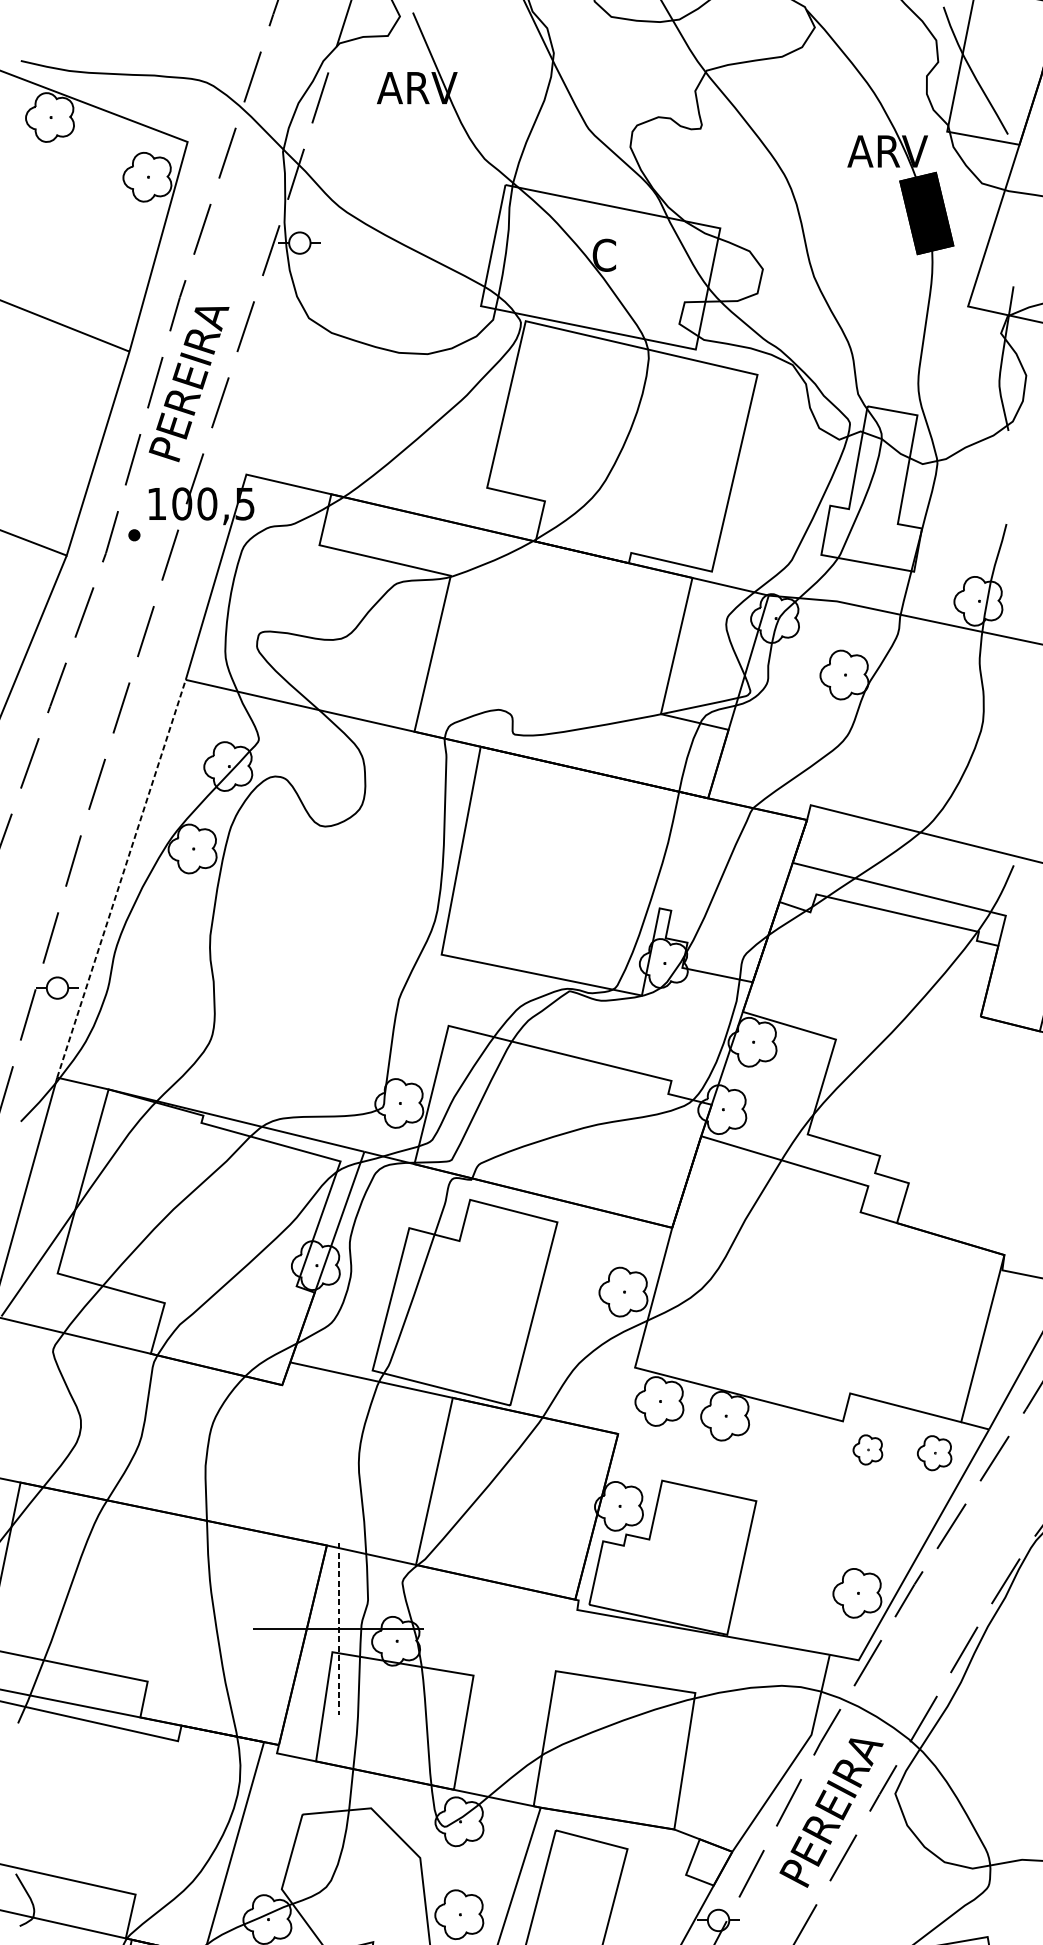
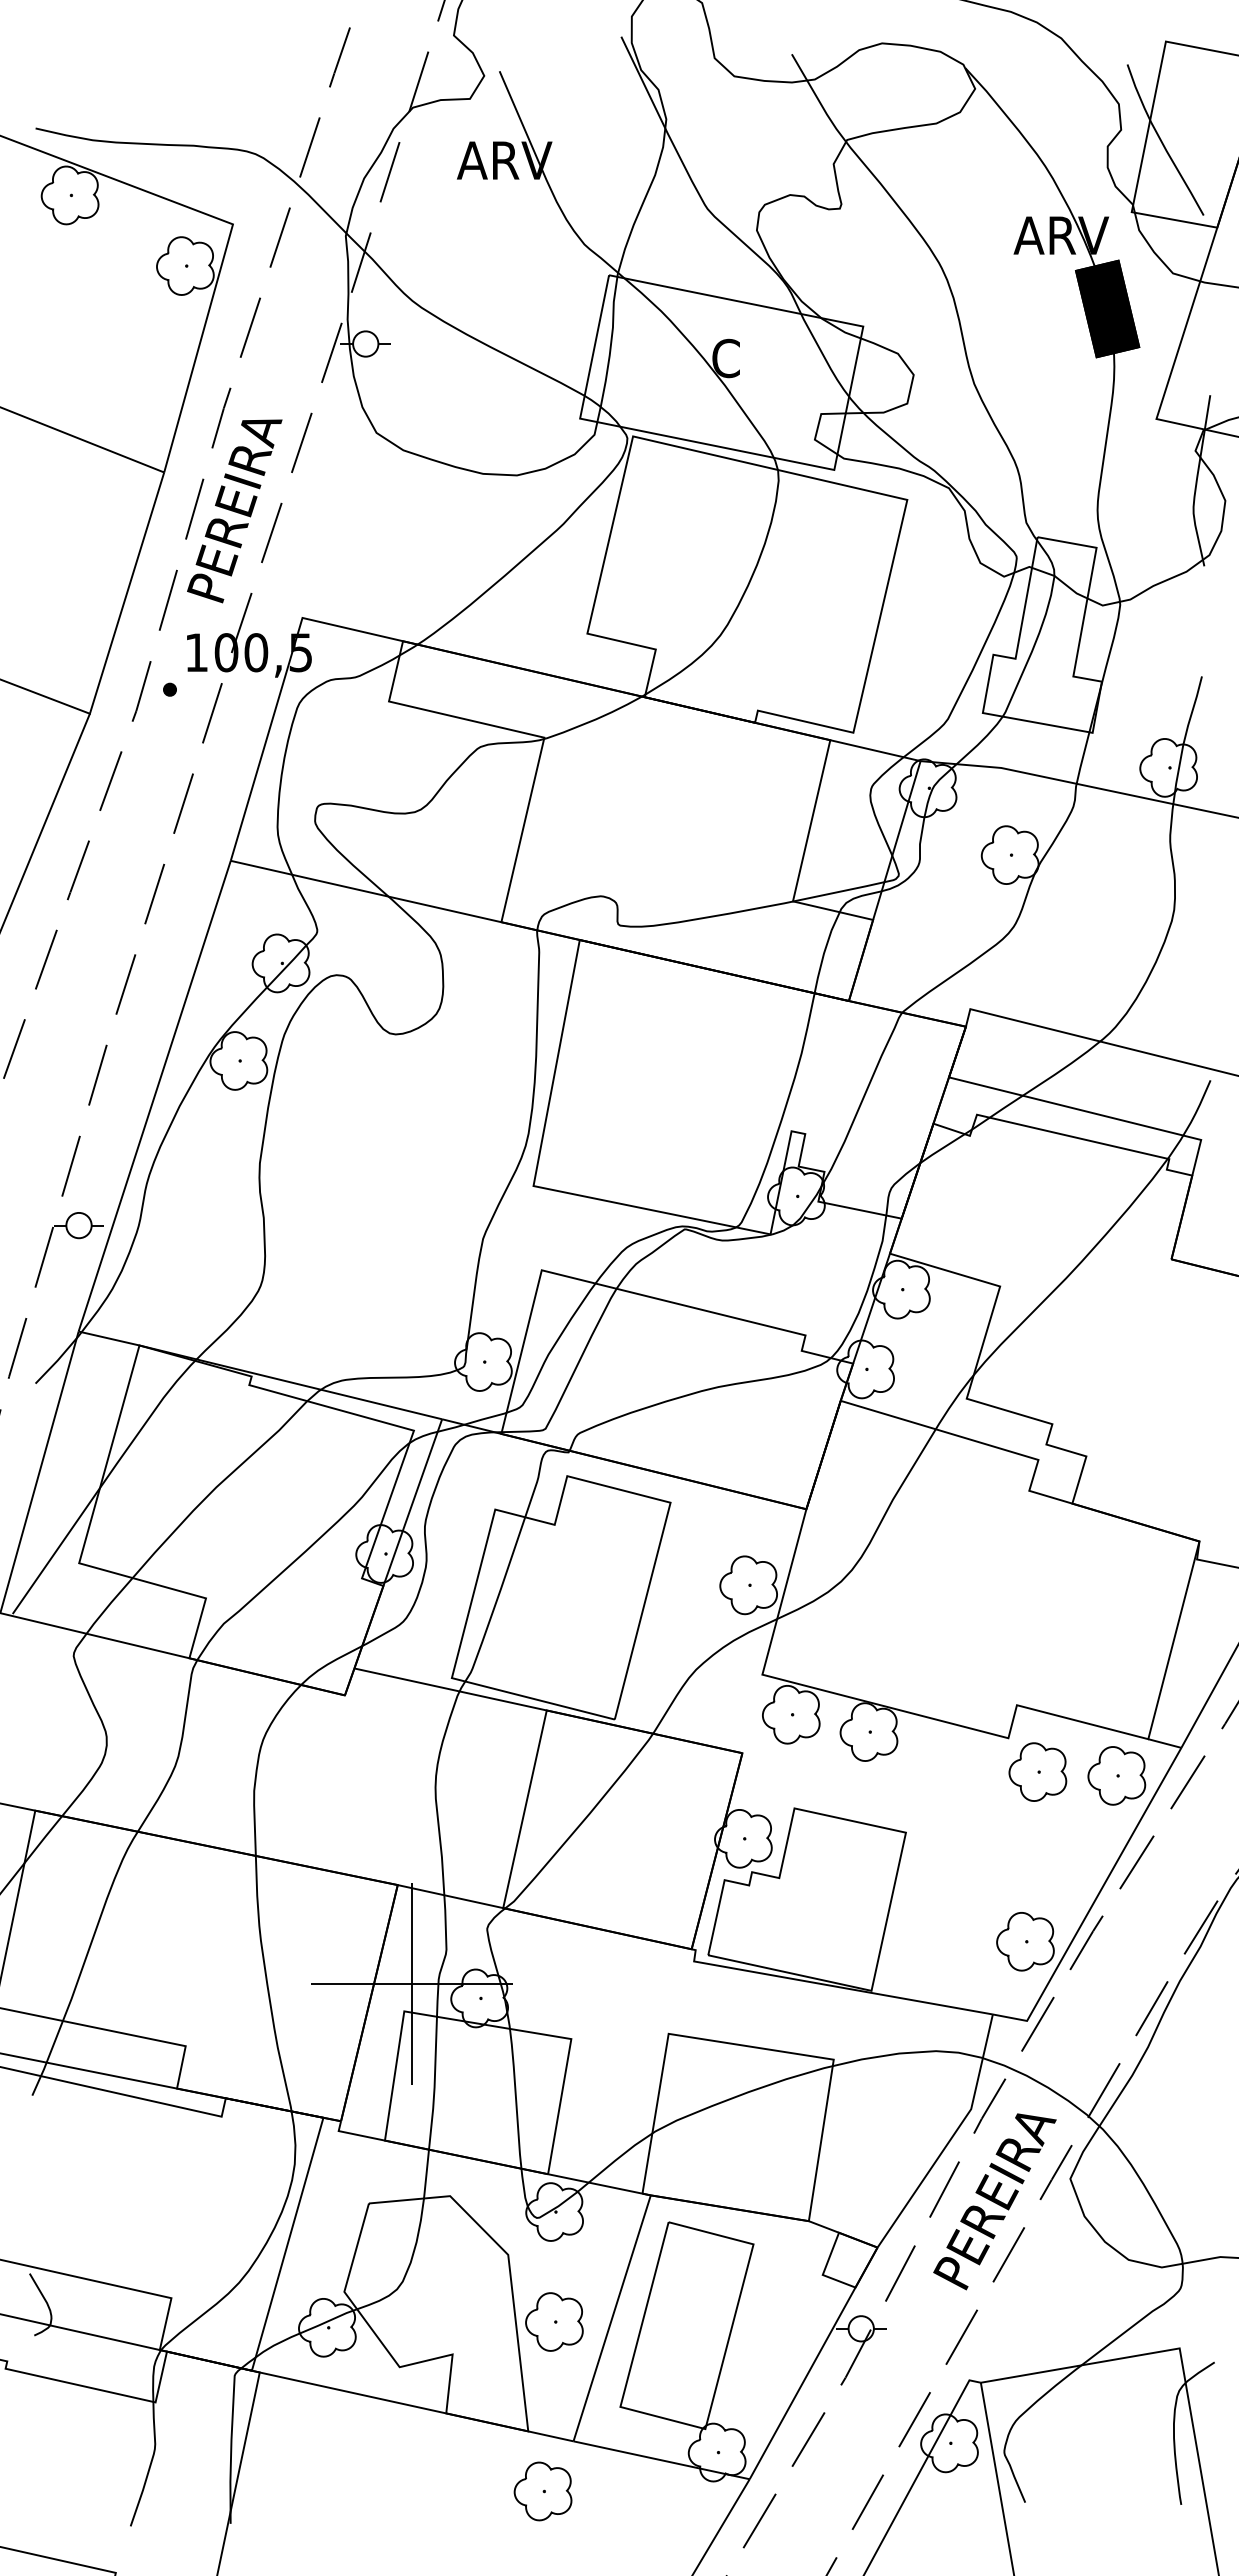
line: (121, 878) -> (154, 1095), dashed -> solid
part: (867, 1449) -> (1037, 1771), size x1.67
part: (934, 1452) -> (1116, 1775), size x1.43
line: (338, 1629) -> (411, 1984), dashed -> solid

